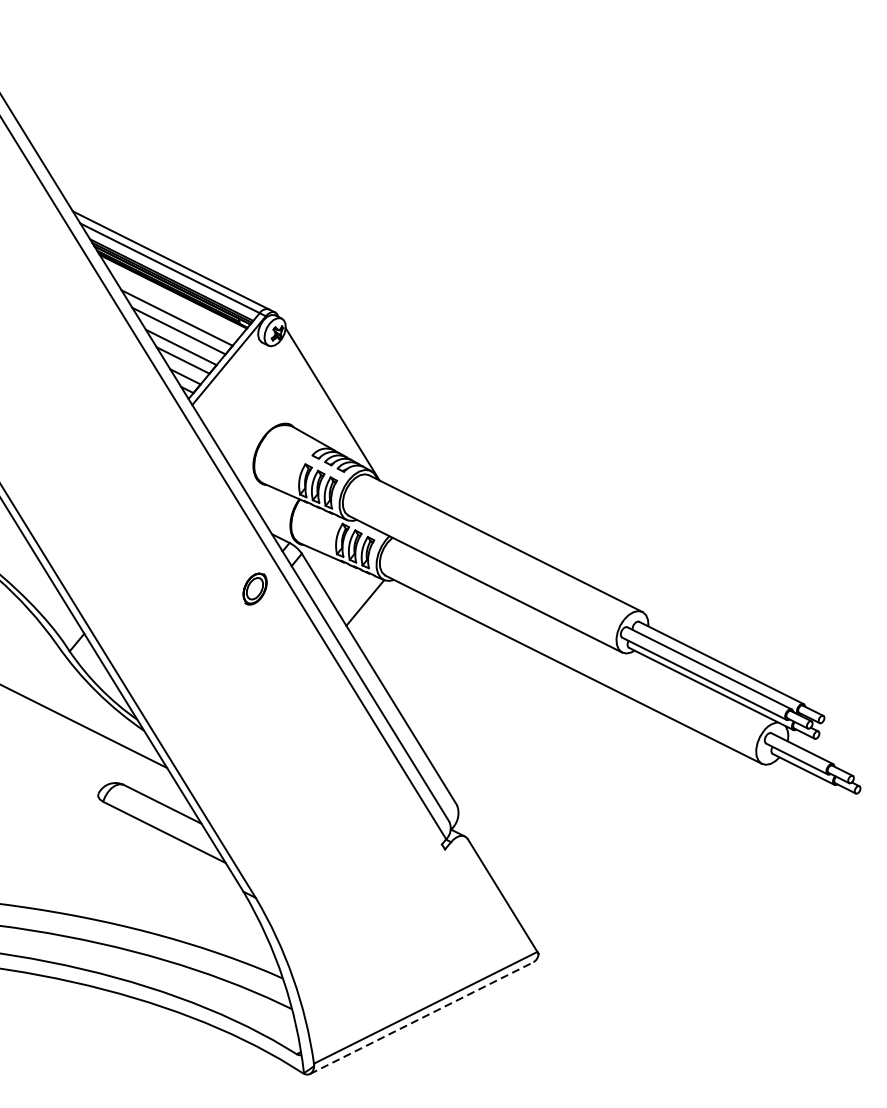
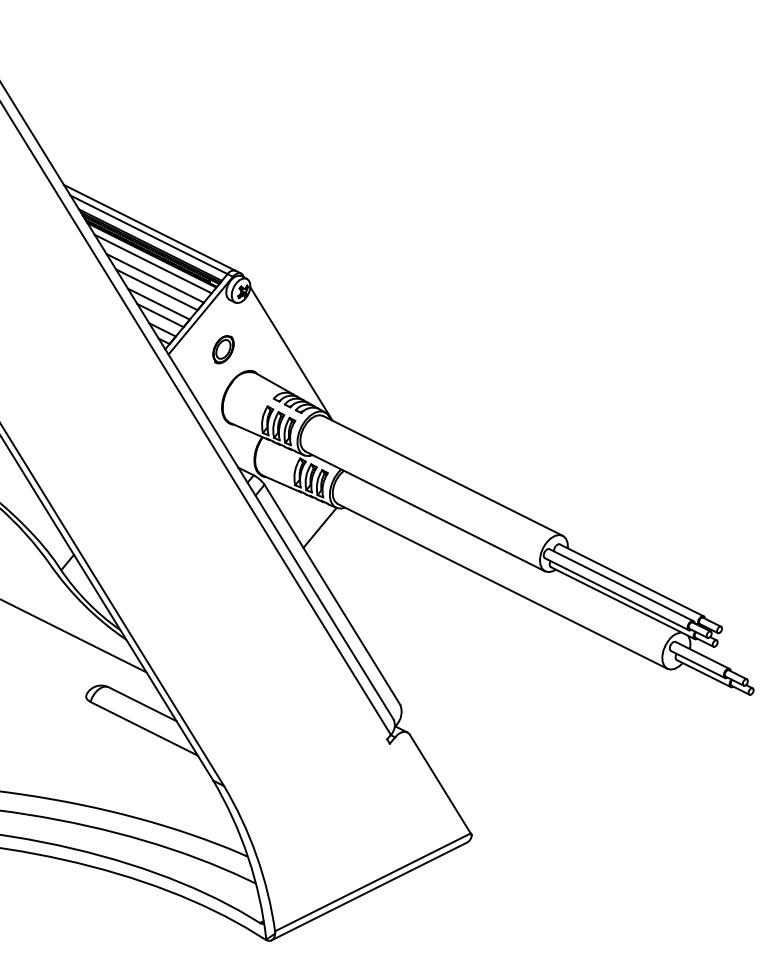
line: (173, 301) -> (152, 263), added
part: (255, 588) -> (223, 349), moved
line: (421, 1018) -> (369, 891), dashed -> solid

